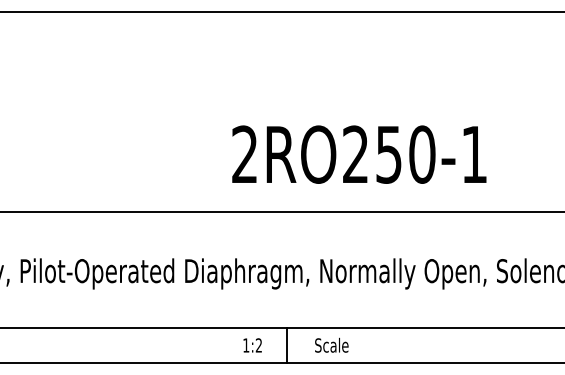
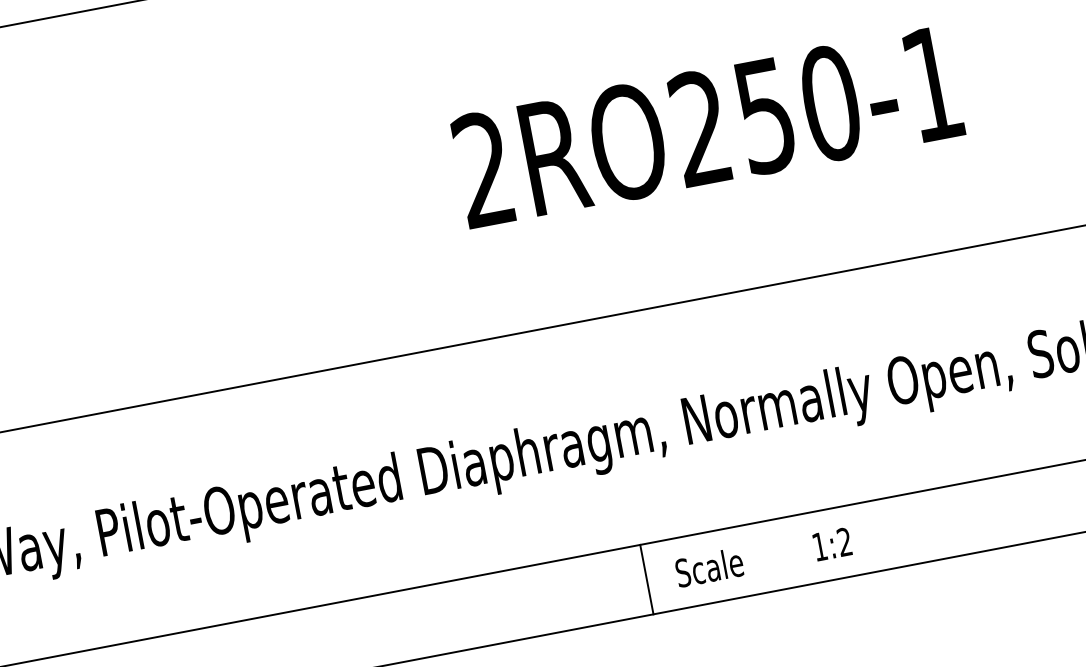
text: (359, 154) -> (707, 126), moved
text: (331, 344) -> (708, 566), moved
text: (252, 345) -> (832, 544), moved

